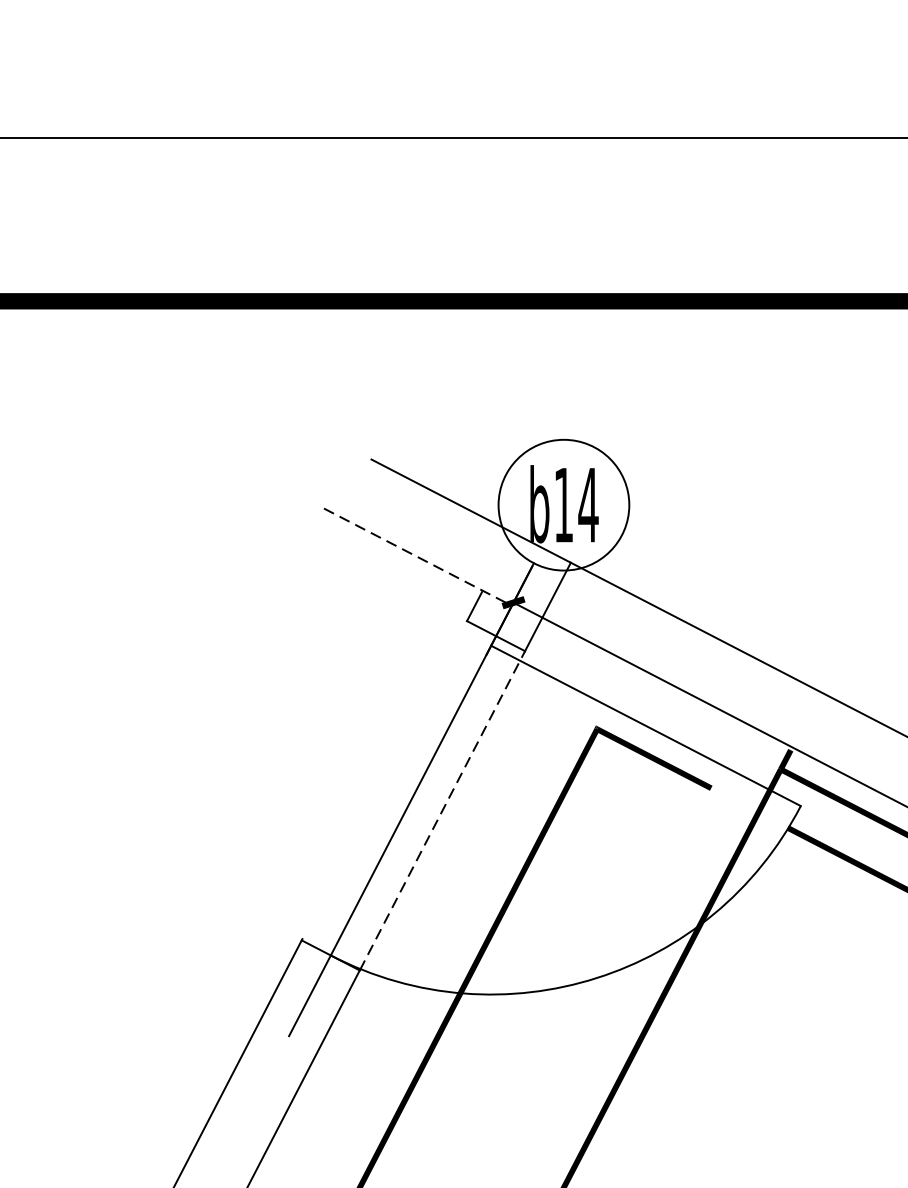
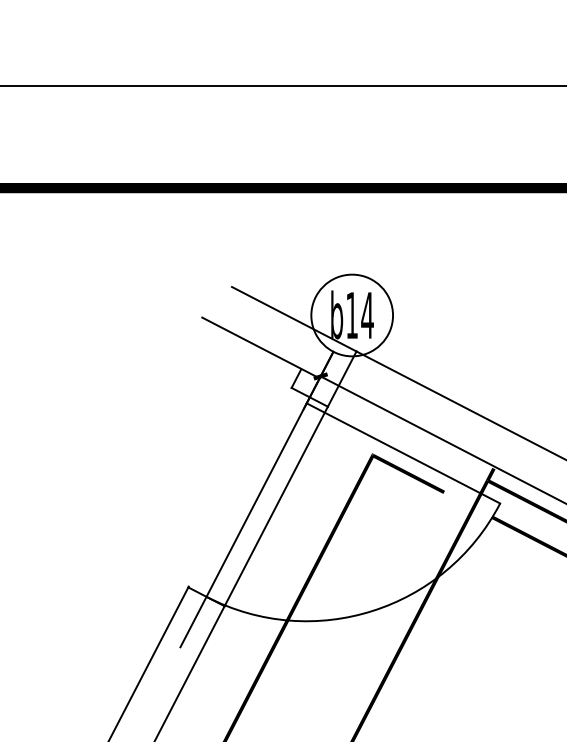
line: (418, 557) -> (261, 348), dashed -> solid
line: (442, 810) -> (276, 506), dashed -> solid

